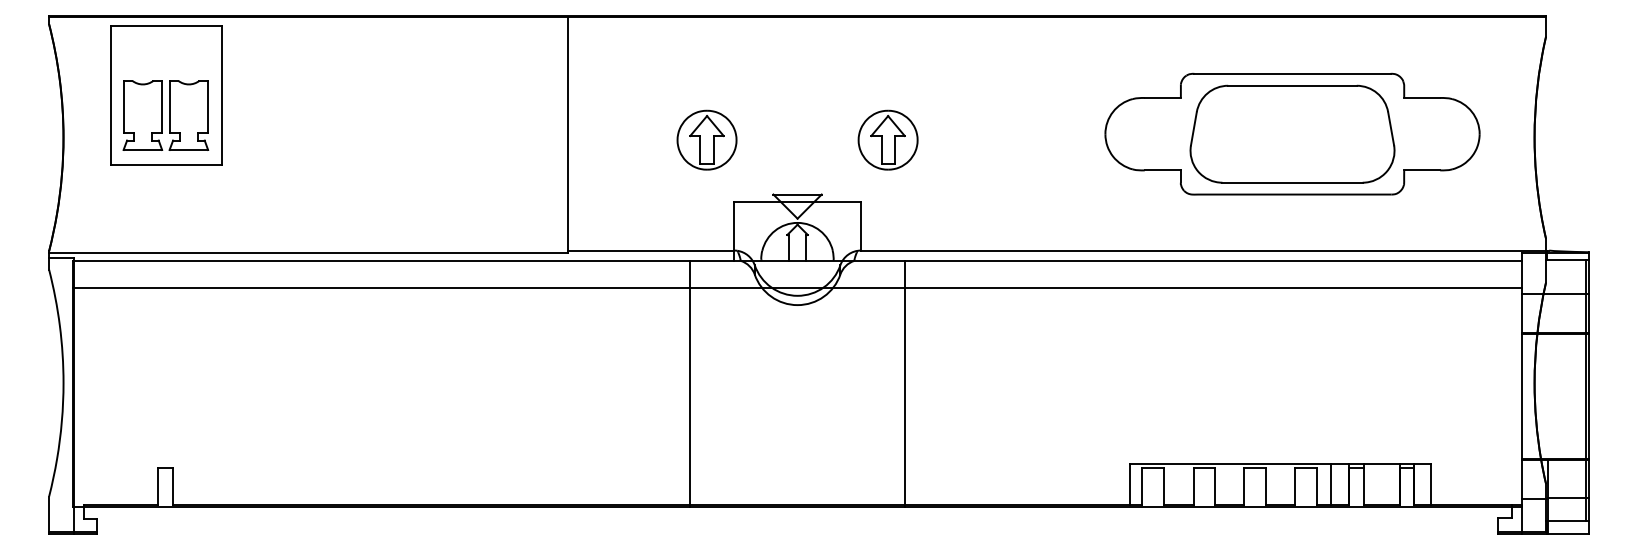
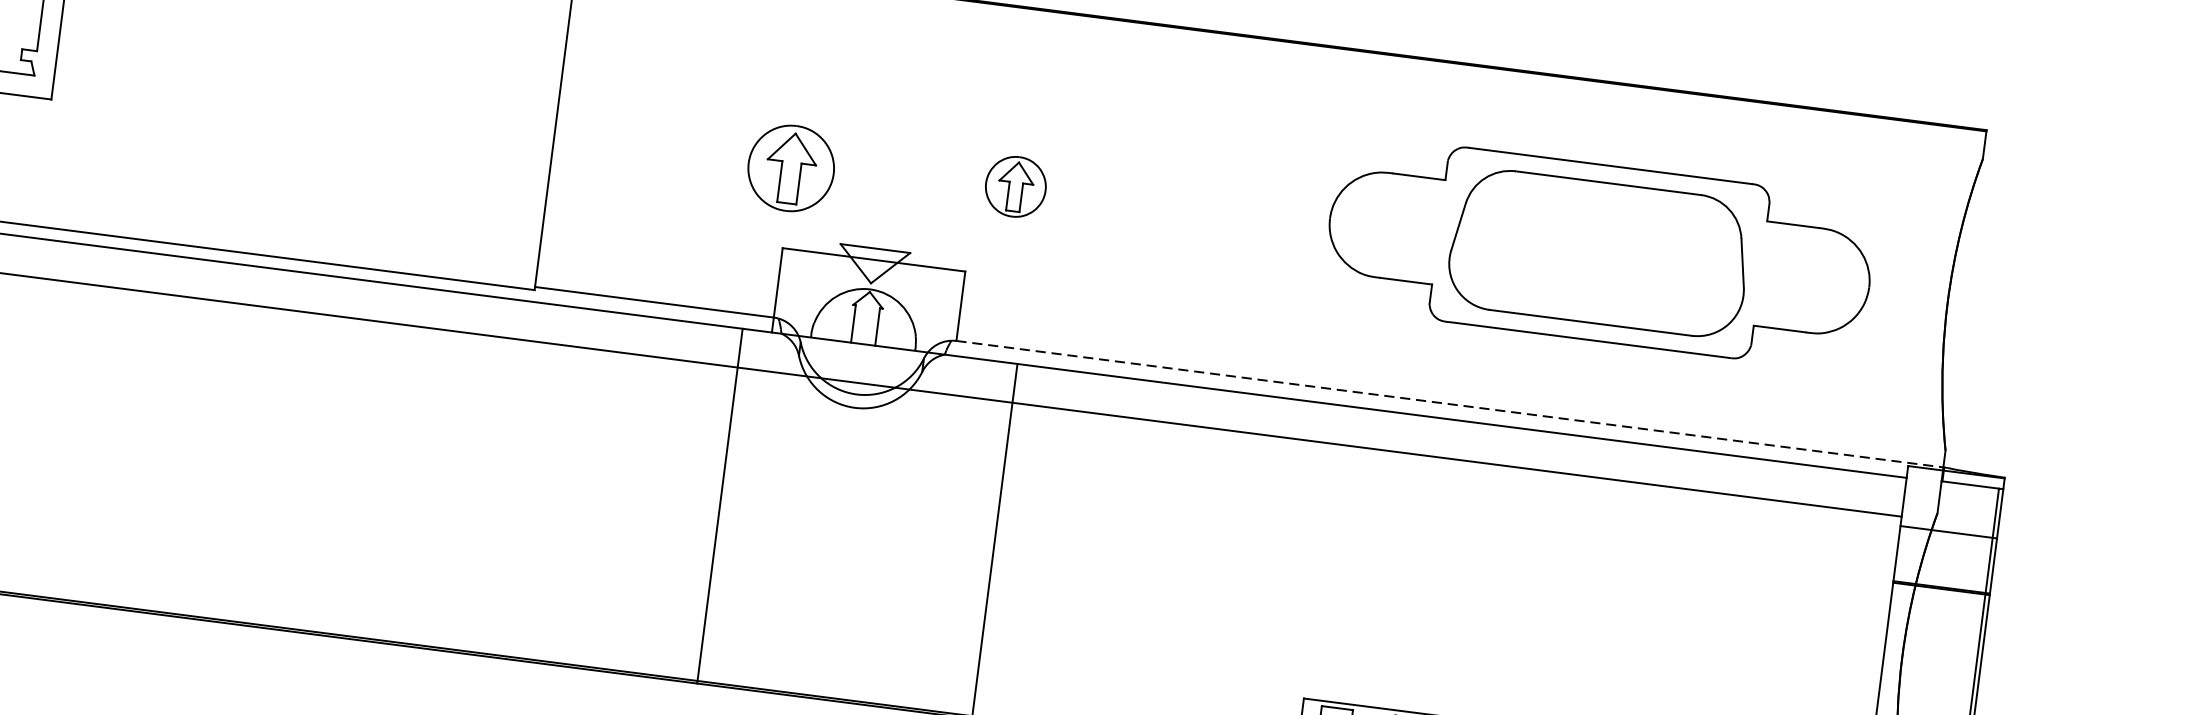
part: (706, 139) -> (790, 167), moved
part: (887, 139) -> (1015, 185), size x0.7
line: (1205, 250) -> (1452, 404), solid -> dashed
line: (689, 383) -> (719, 505), moved

